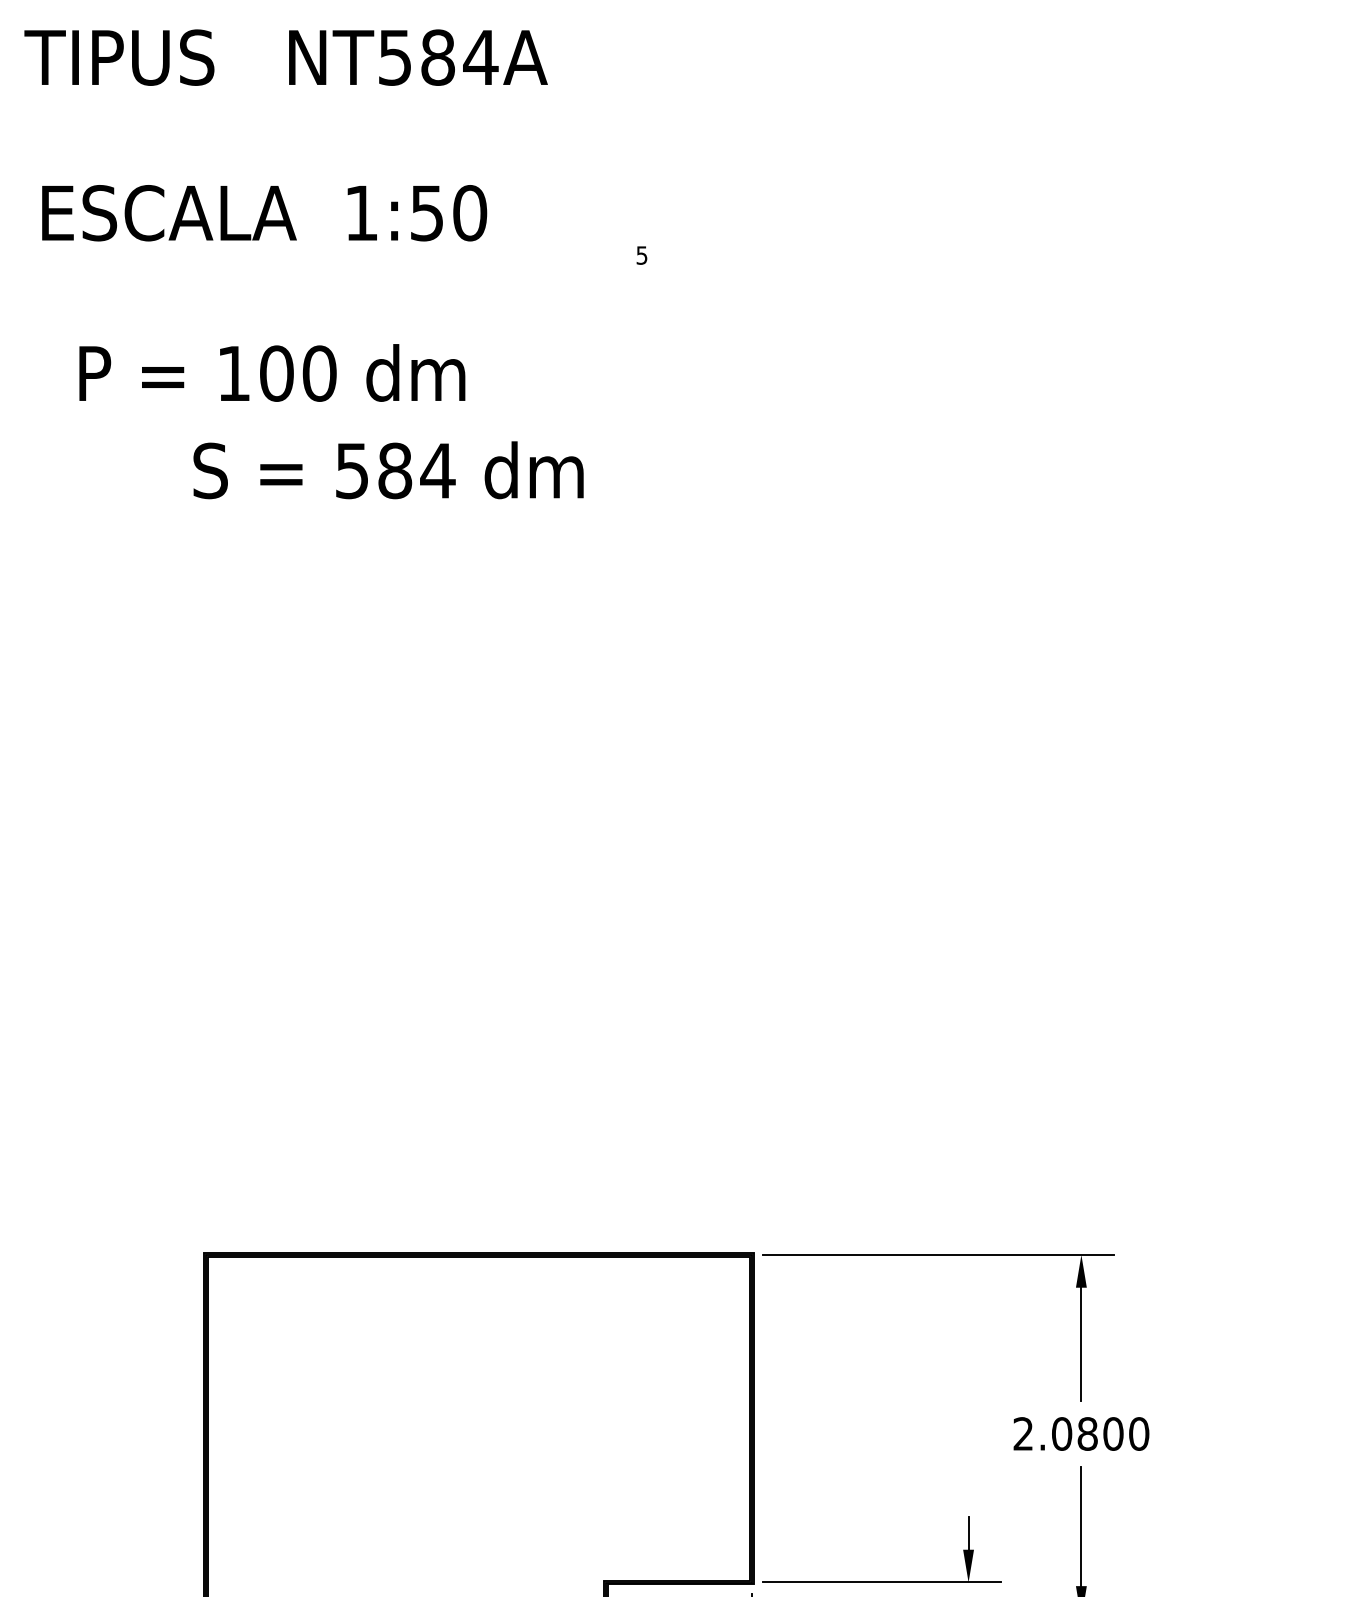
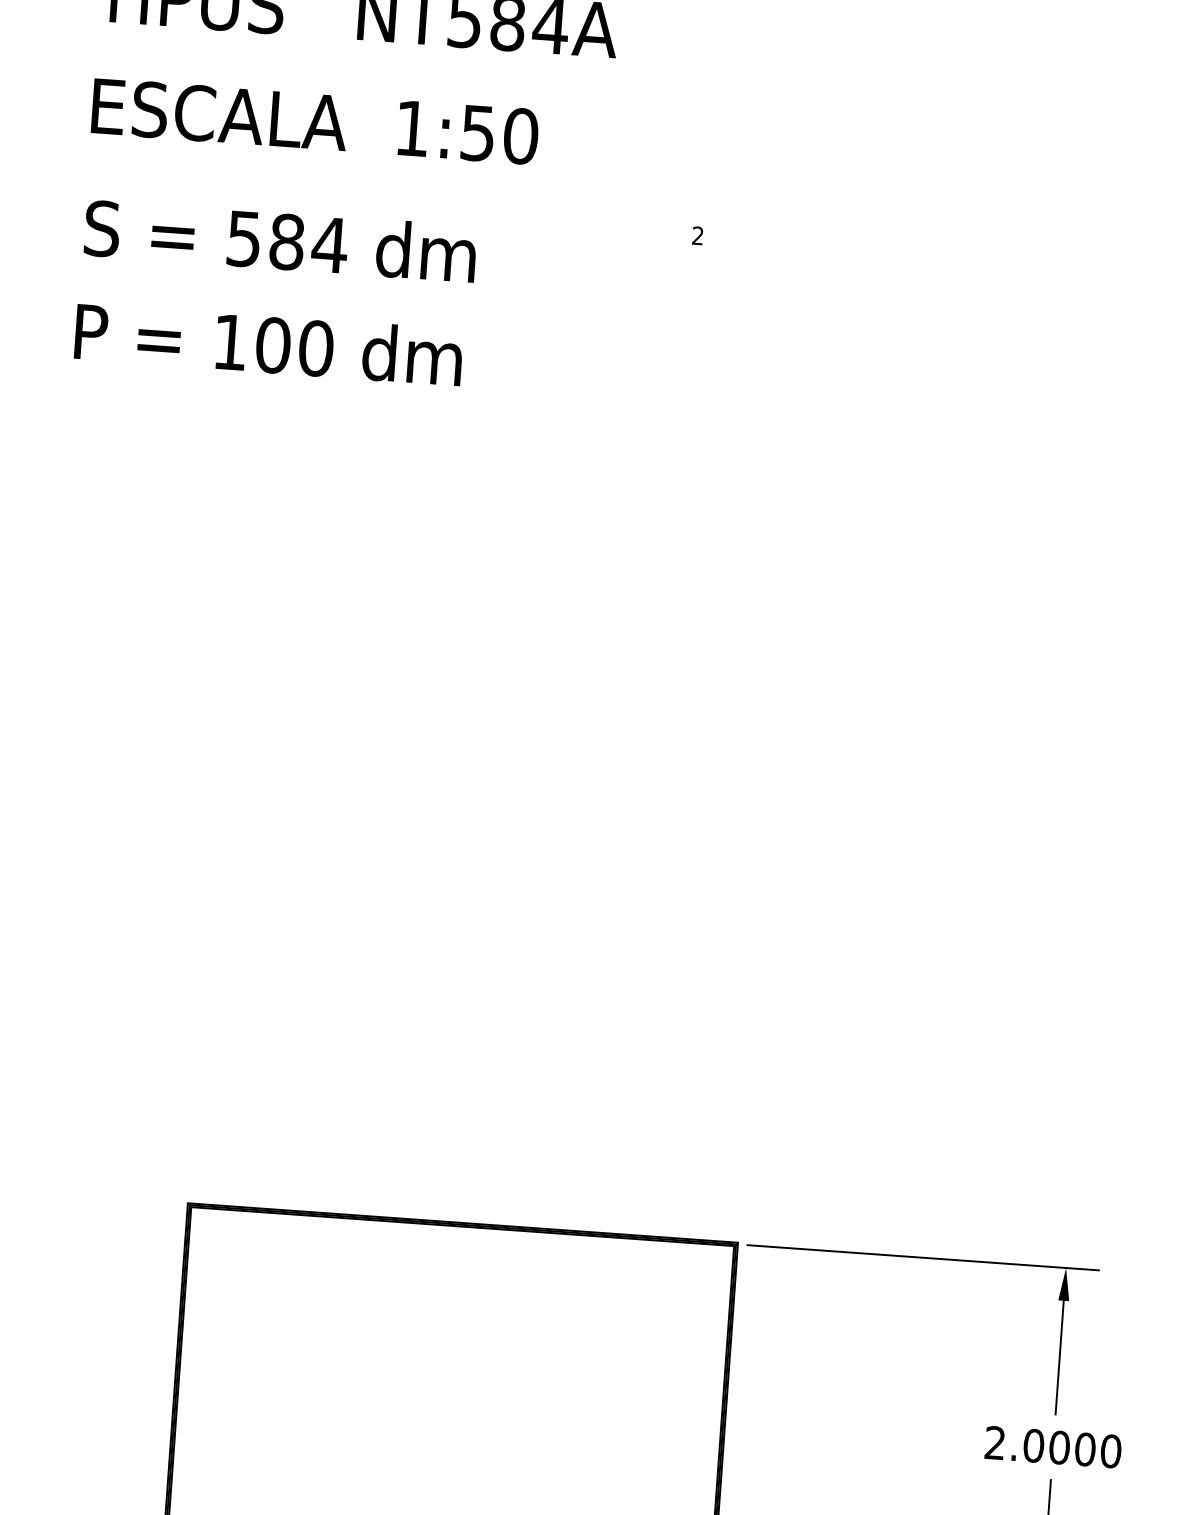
text: (264, 213) -> (315, 121), moved
text: (641, 255) -> (697, 235), 5 -> 2
text: (272, 372) -> (269, 344), moved
text: (388, 470) -> (280, 241), moved
text: (1087, 1433) -> (1059, 1447), 2.0800 -> 2.0000

